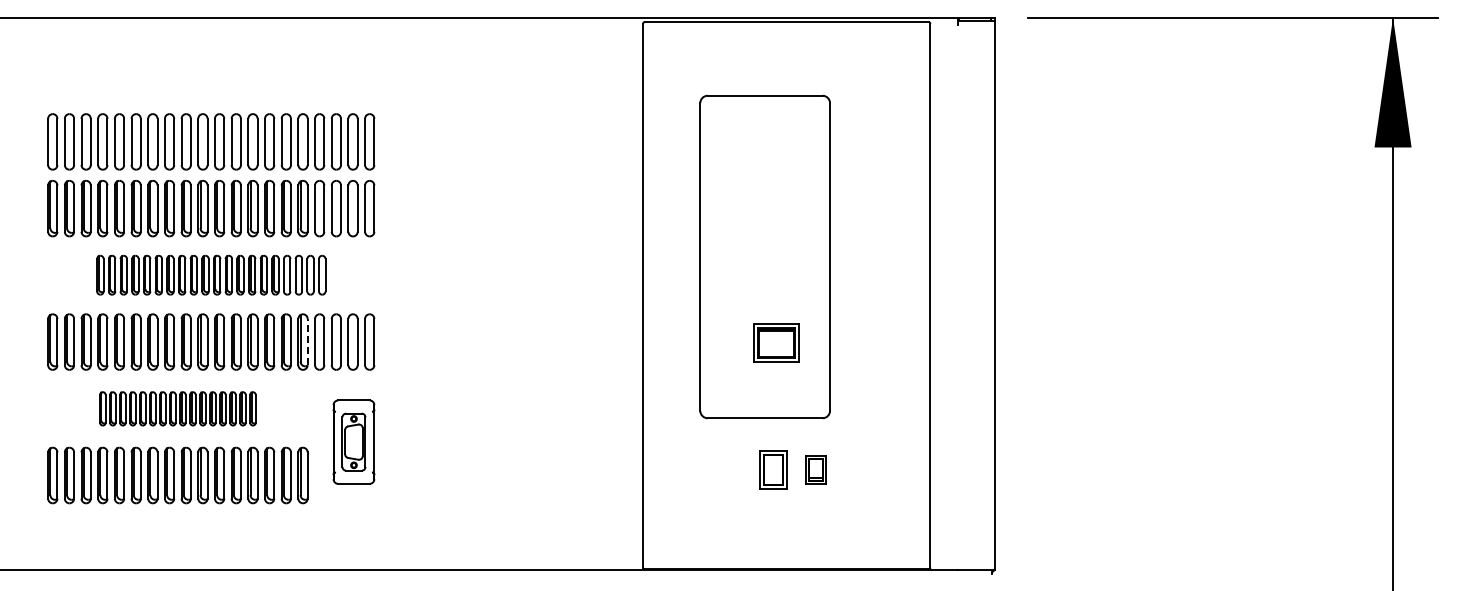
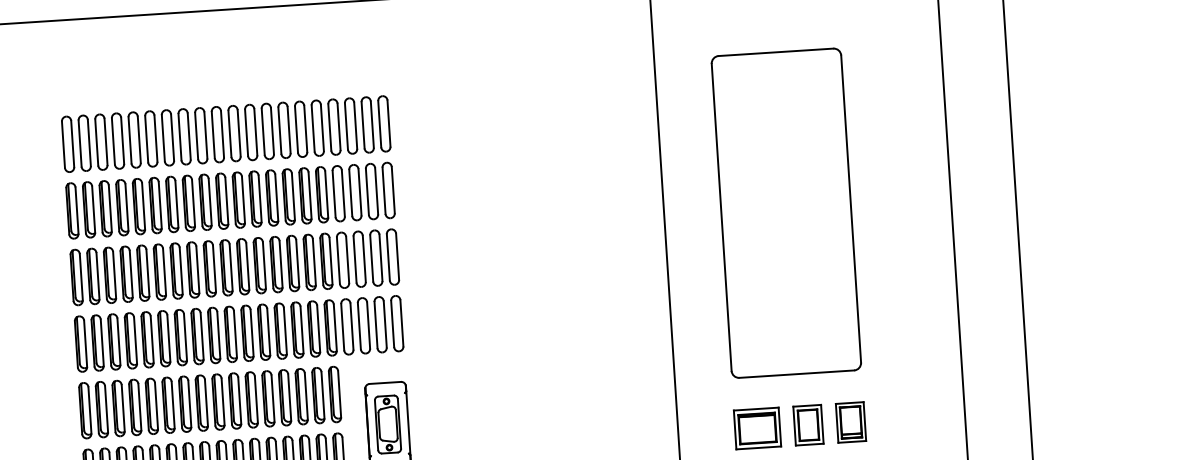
part: (211, 274) -> (235, 266), size x1.43
line: (307, 341) -> (335, 327), dashed -> solid
part: (776, 342) -> (757, 428), moved
part: (177, 408) -> (209, 402), size x1.67
part: (815, 469) -> (850, 422), size x1.43

